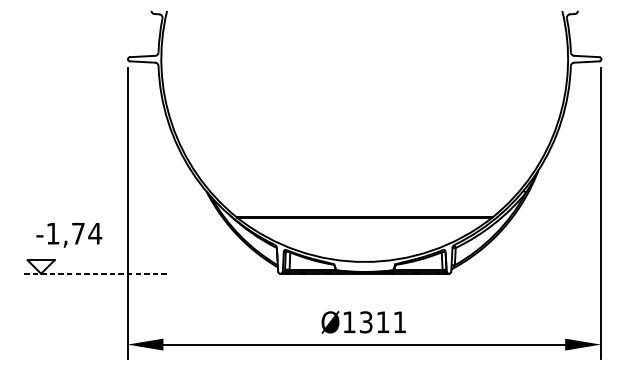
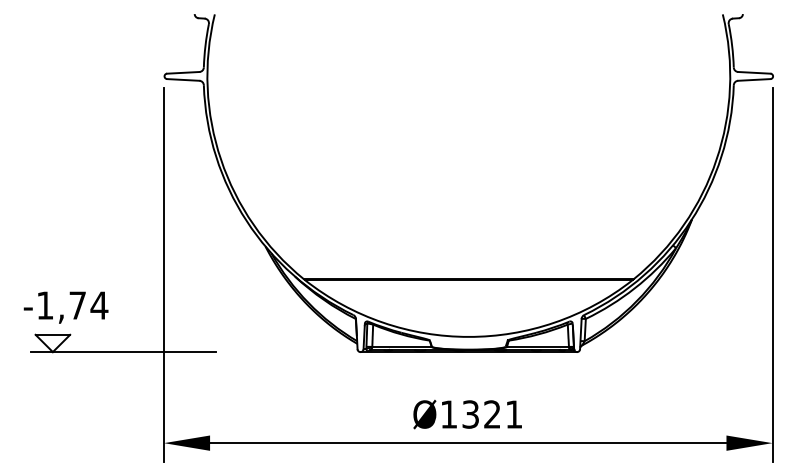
text: (68, 235) -> (65, 307), moved
line: (96, 274) -> (123, 352), dashed -> solid
text: (383, 322) -> (492, 414), Ø1311 -> Ø1321

